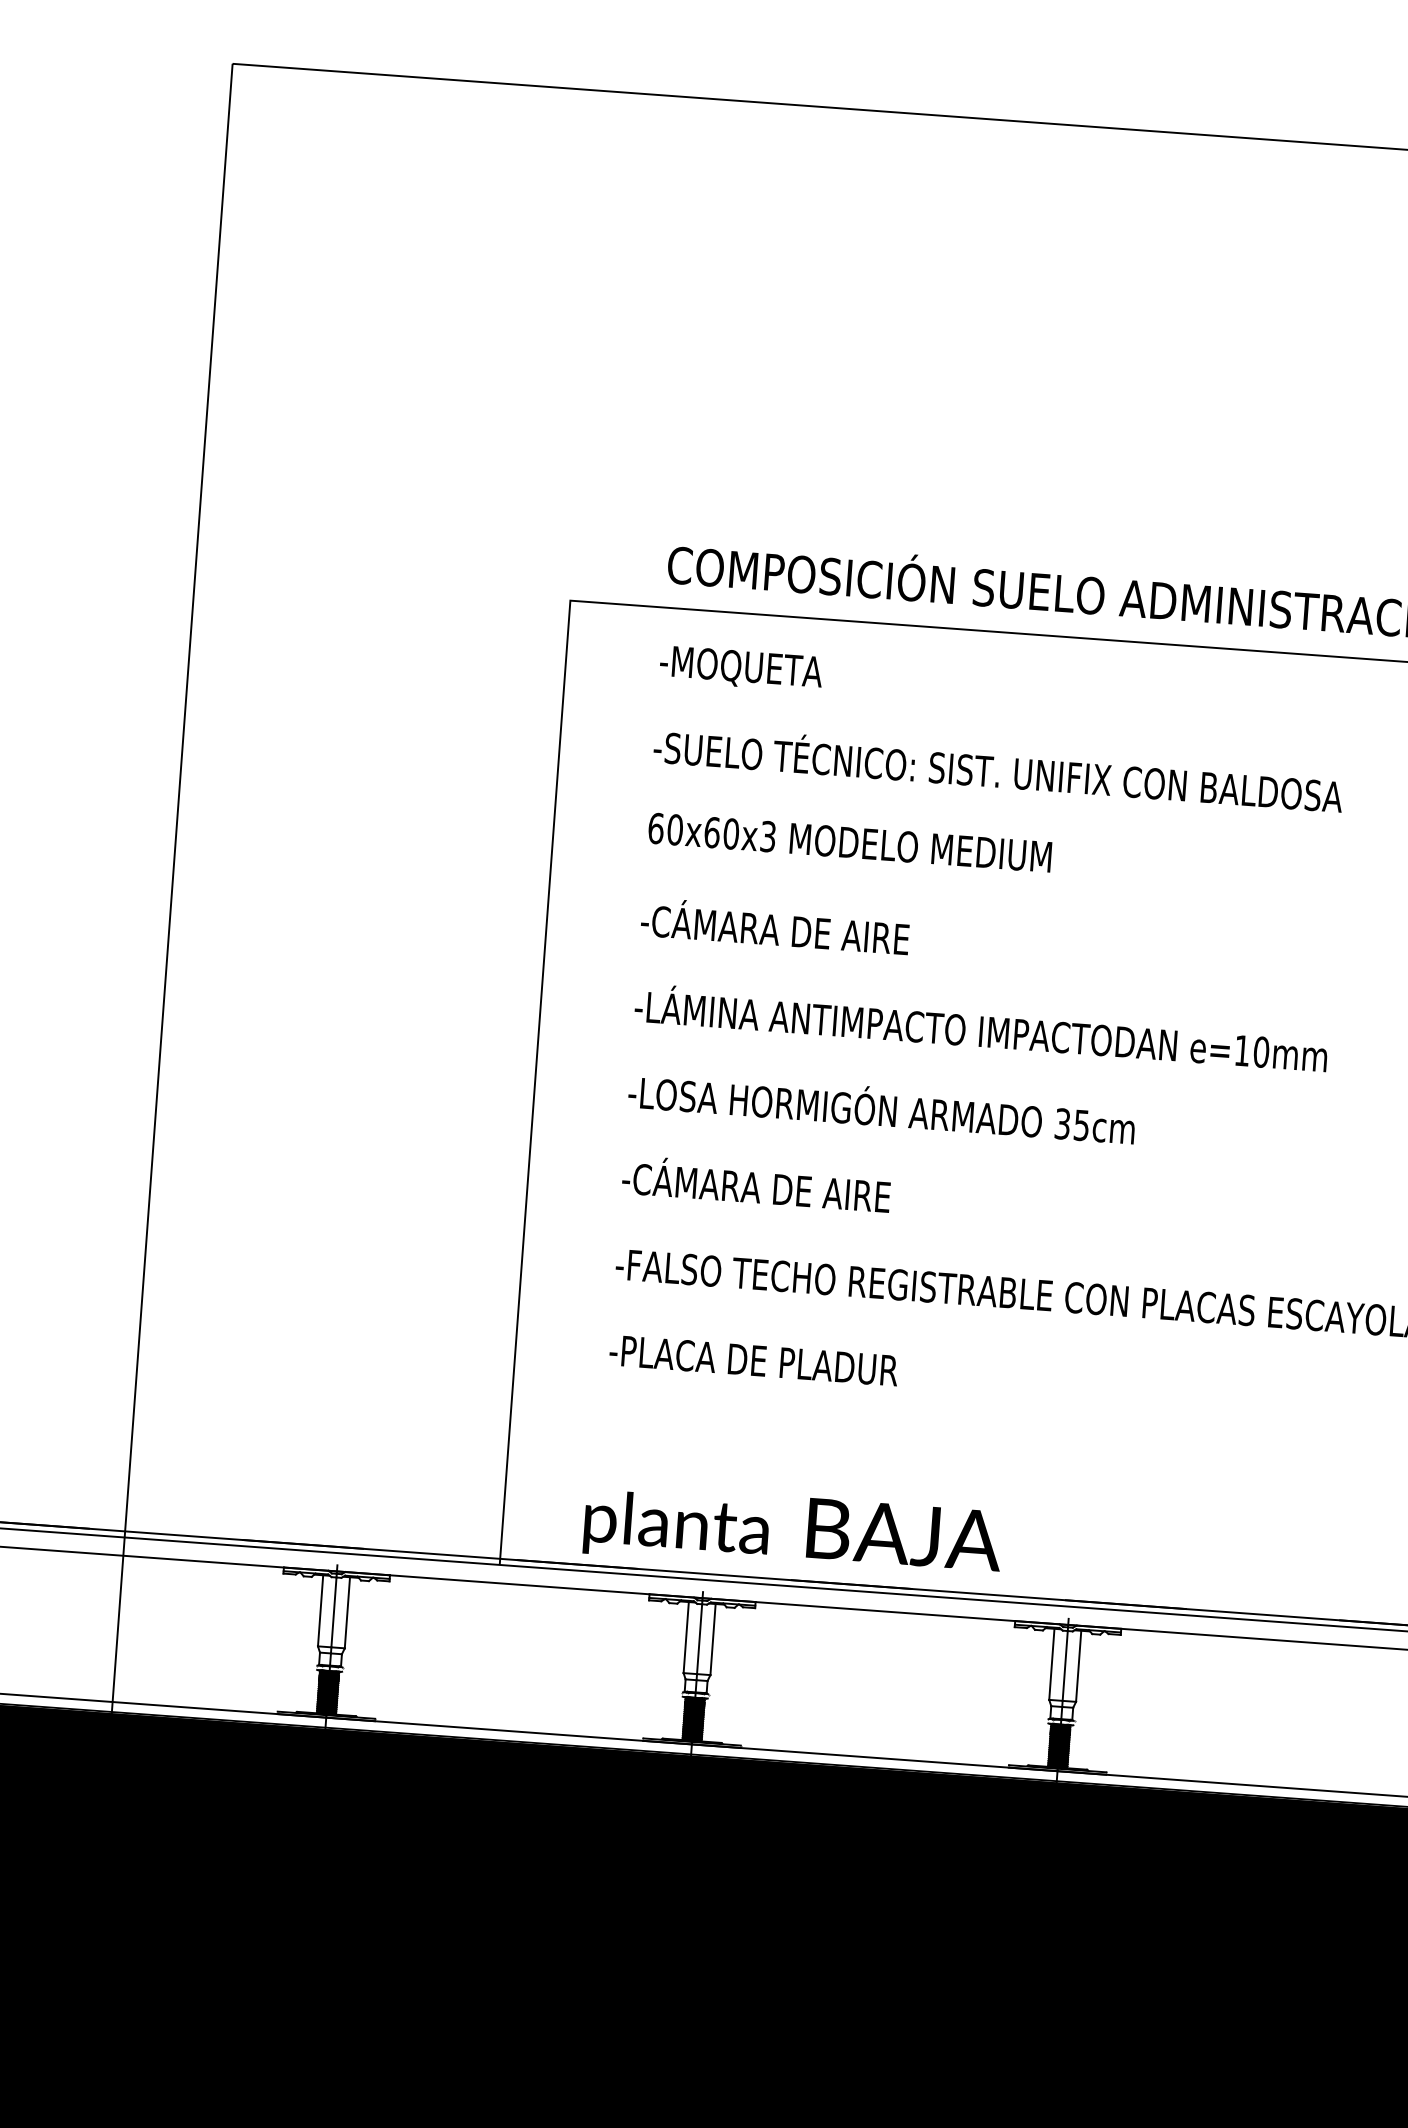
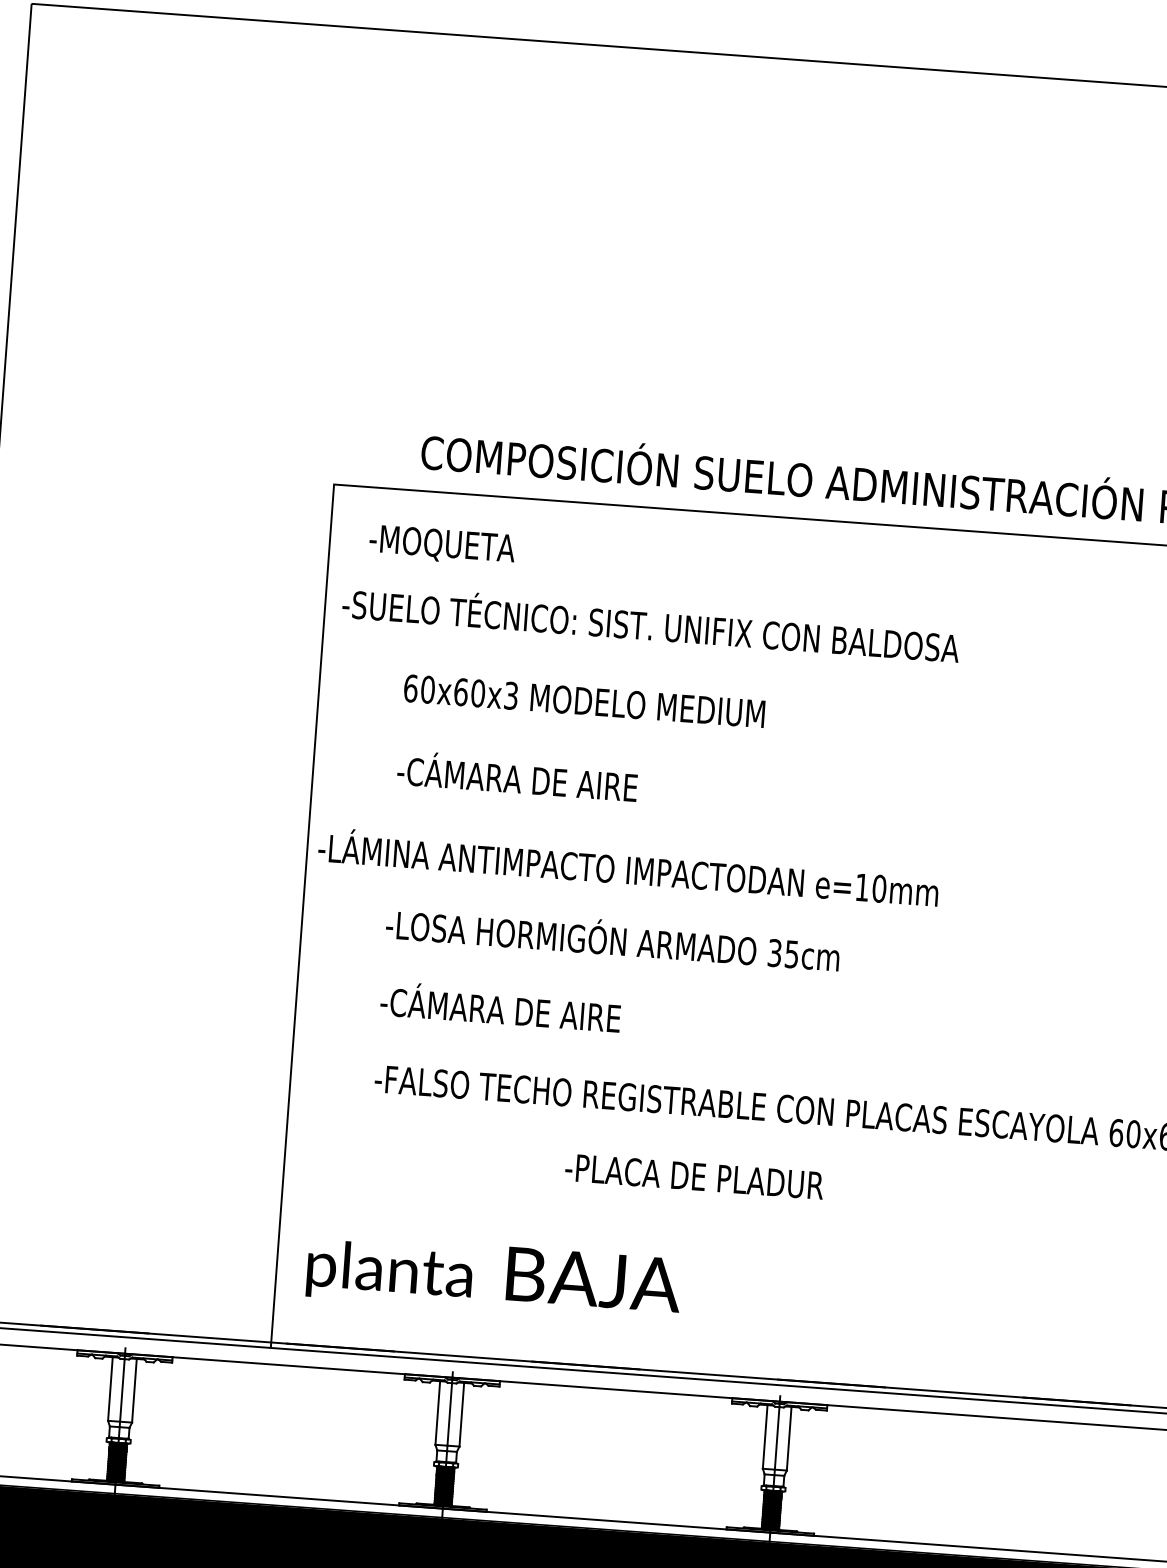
text: (740, 666) -> (441, 543), moved
text: (997, 772) -> (650, 626), moved
text: (980, 1028) -> (627, 867), moved
text: (752, 1360) -> (693, 1176), moved
text: (790, 1531) -> (491, 1276), moved

